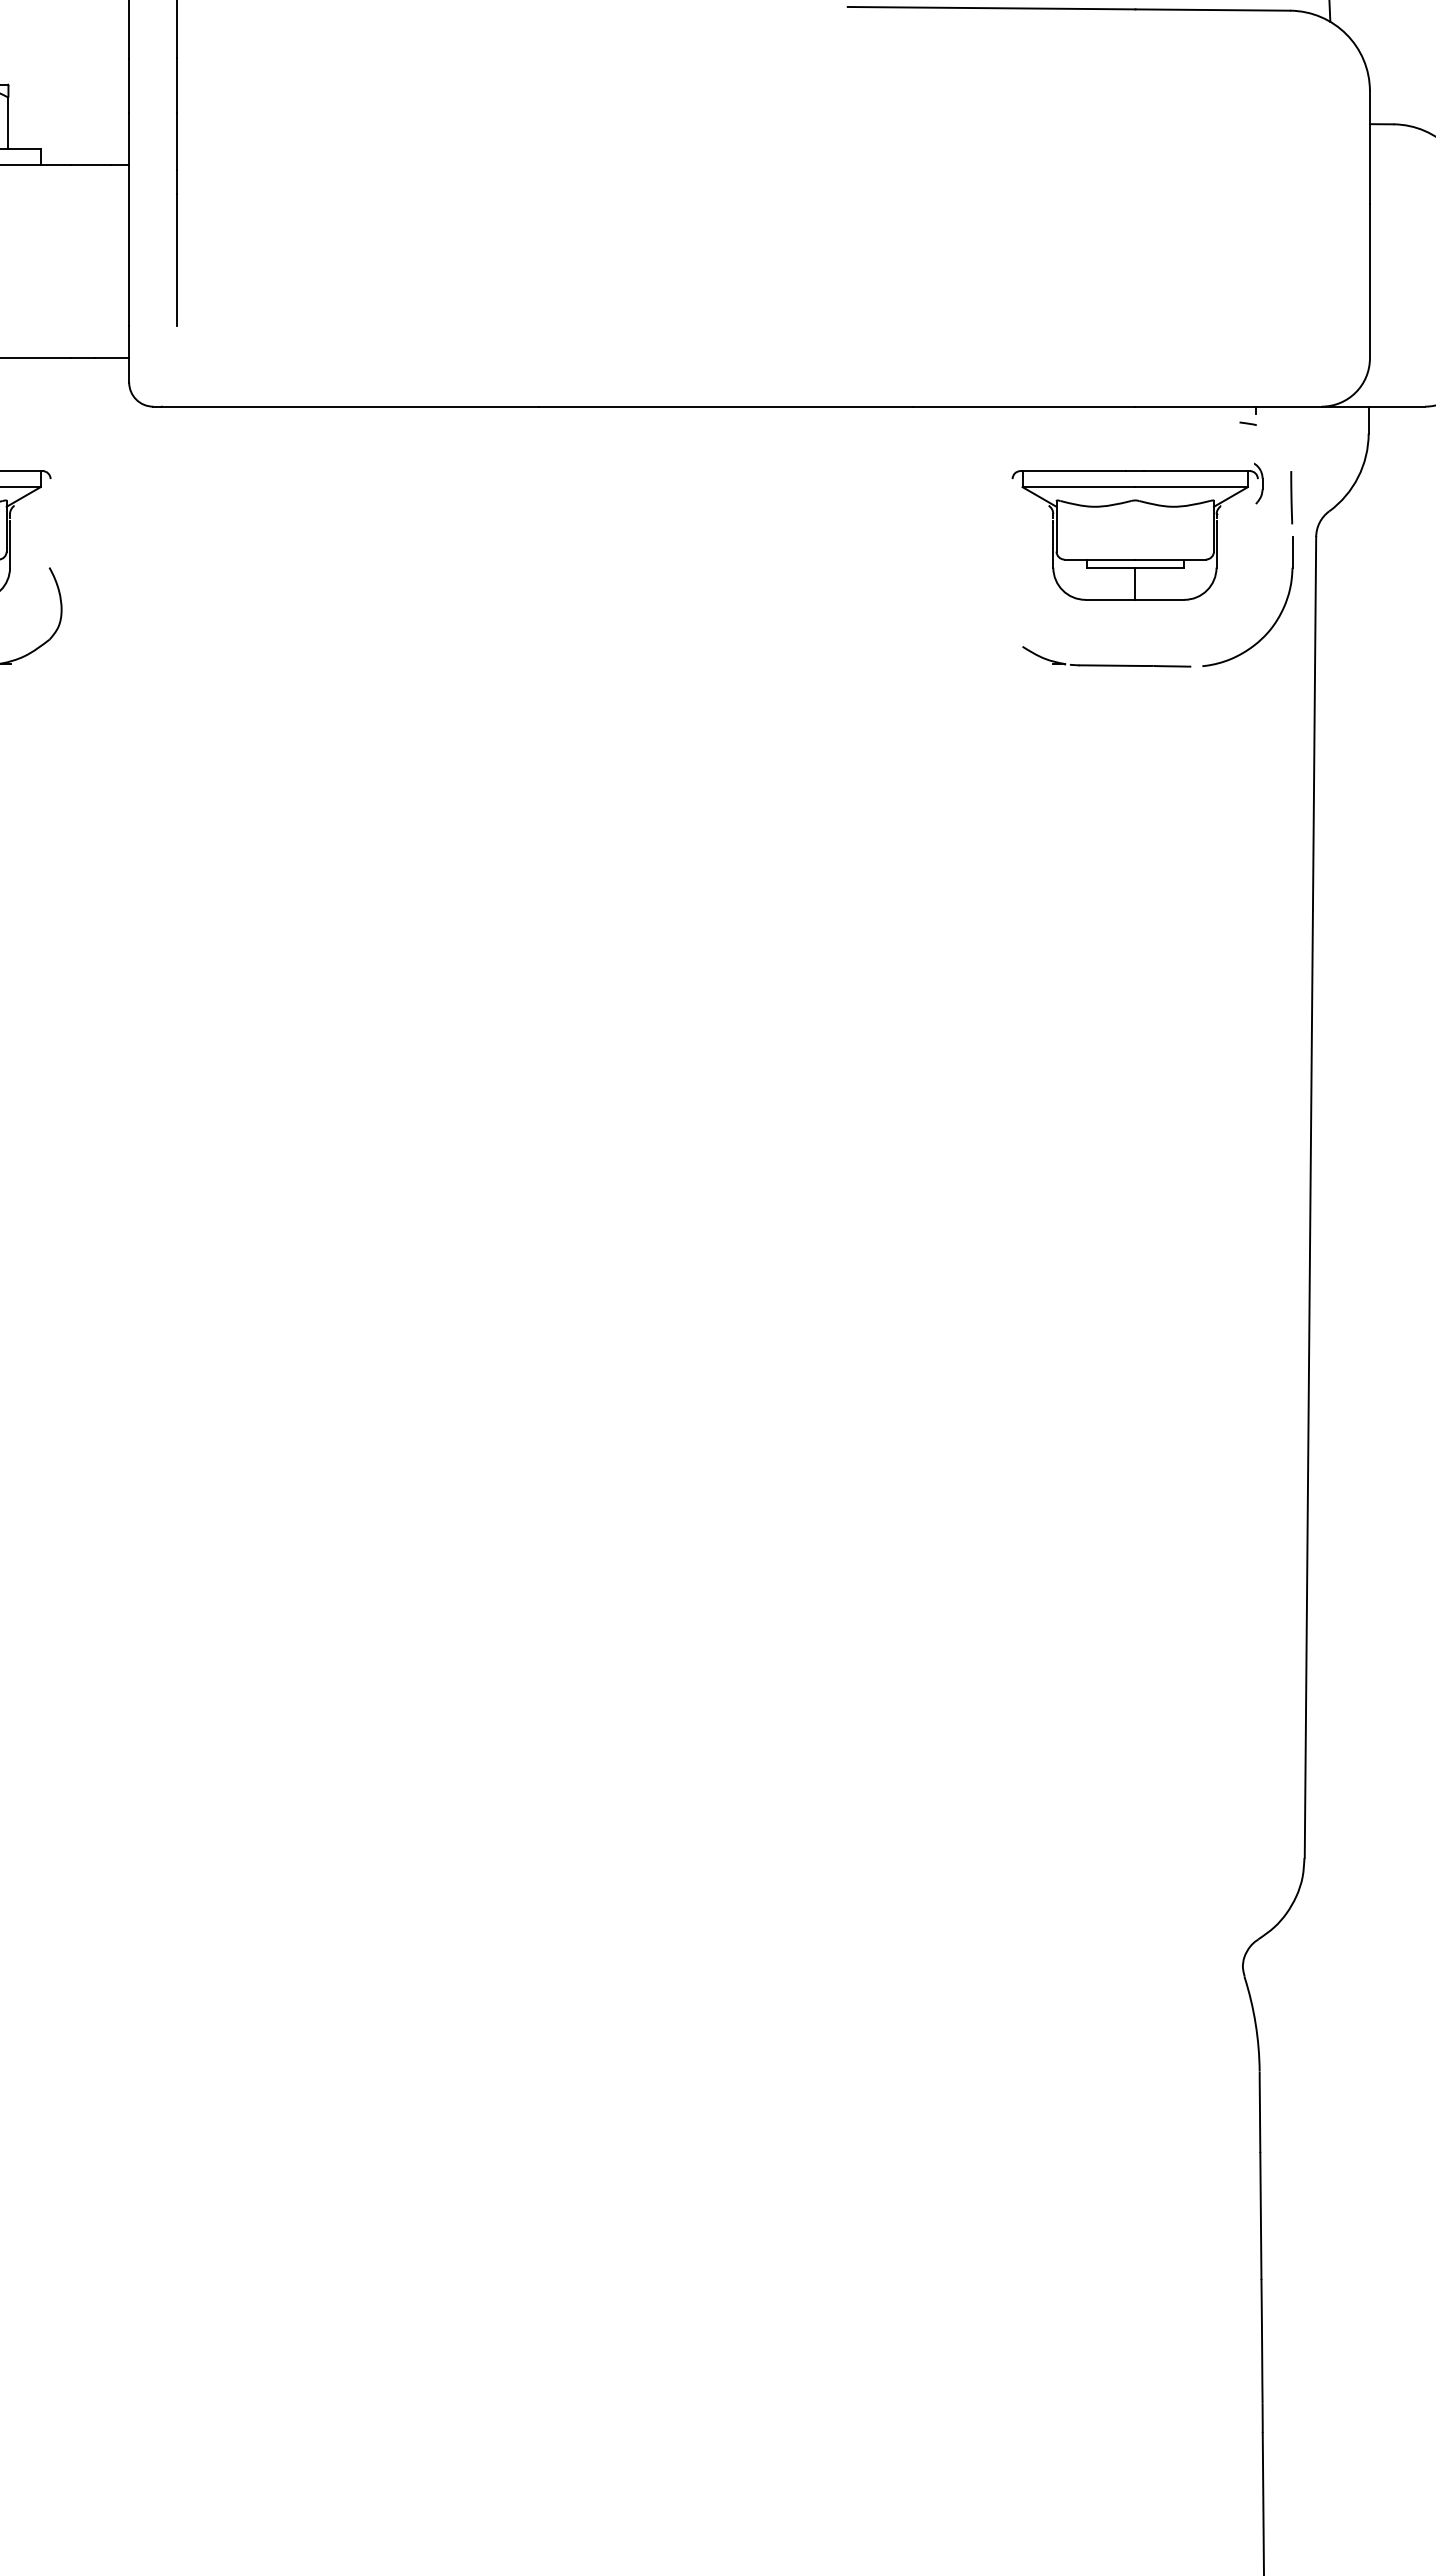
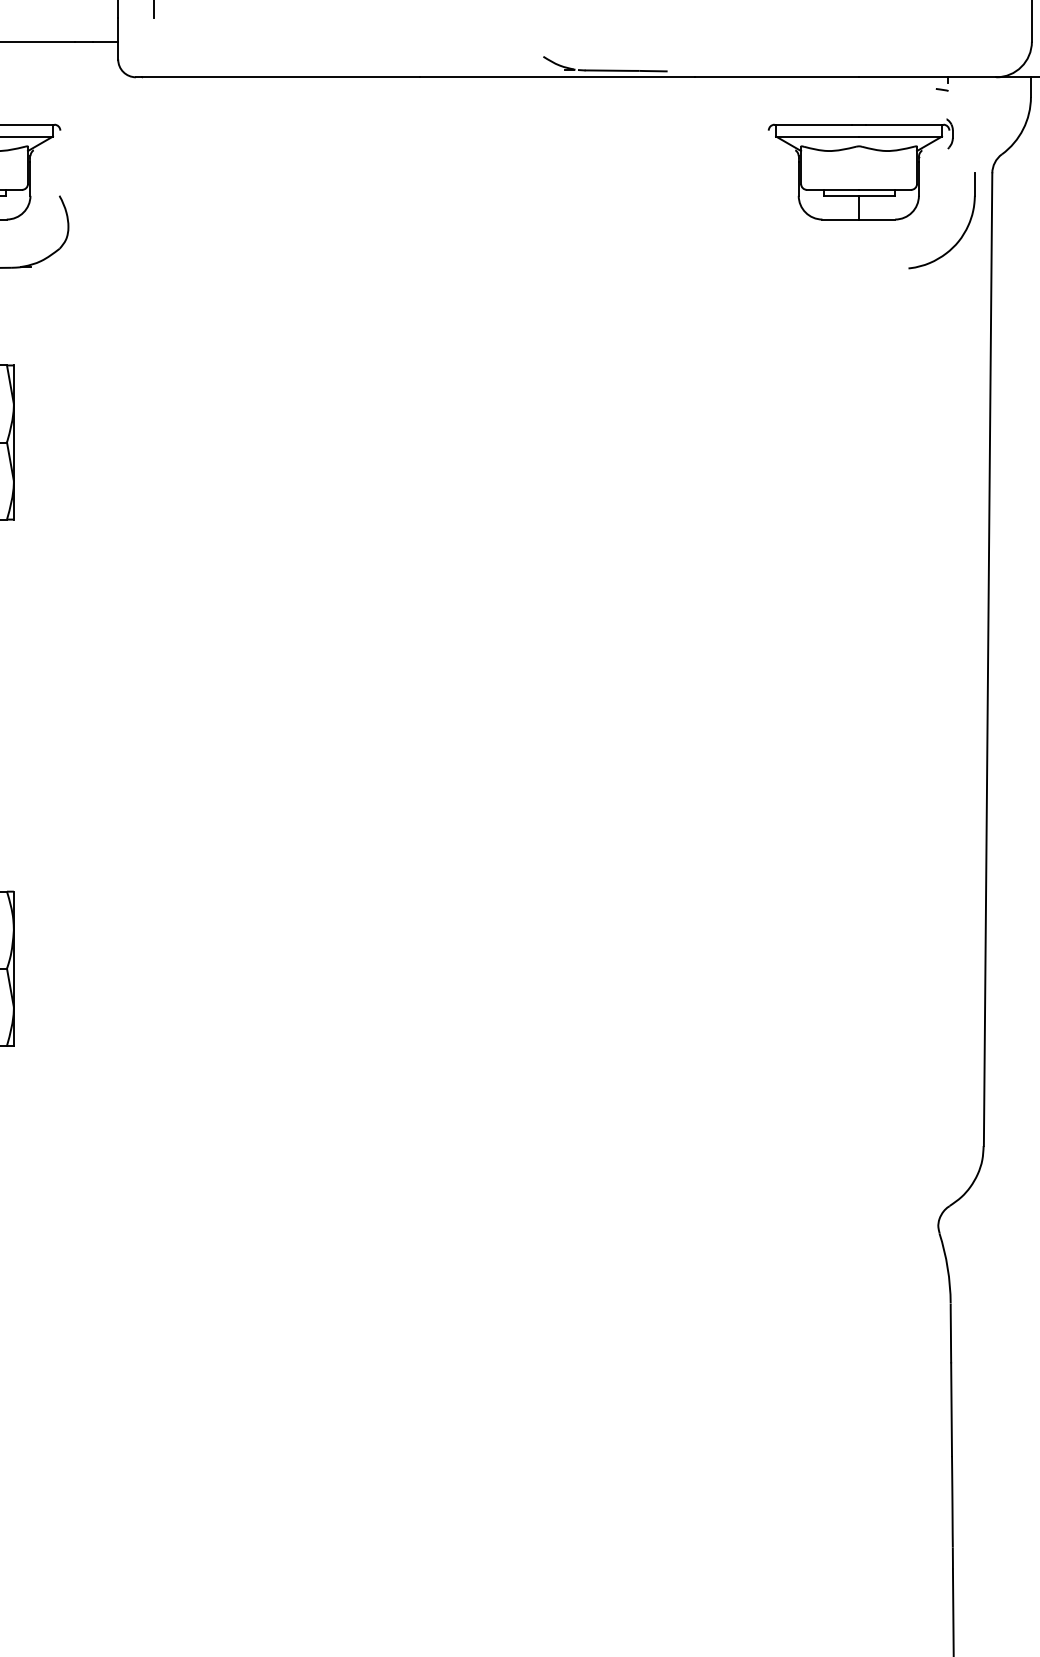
line: (1291, 497) -> (974, 144), removed
part: (1106, 664) -> (605, 69), moved

